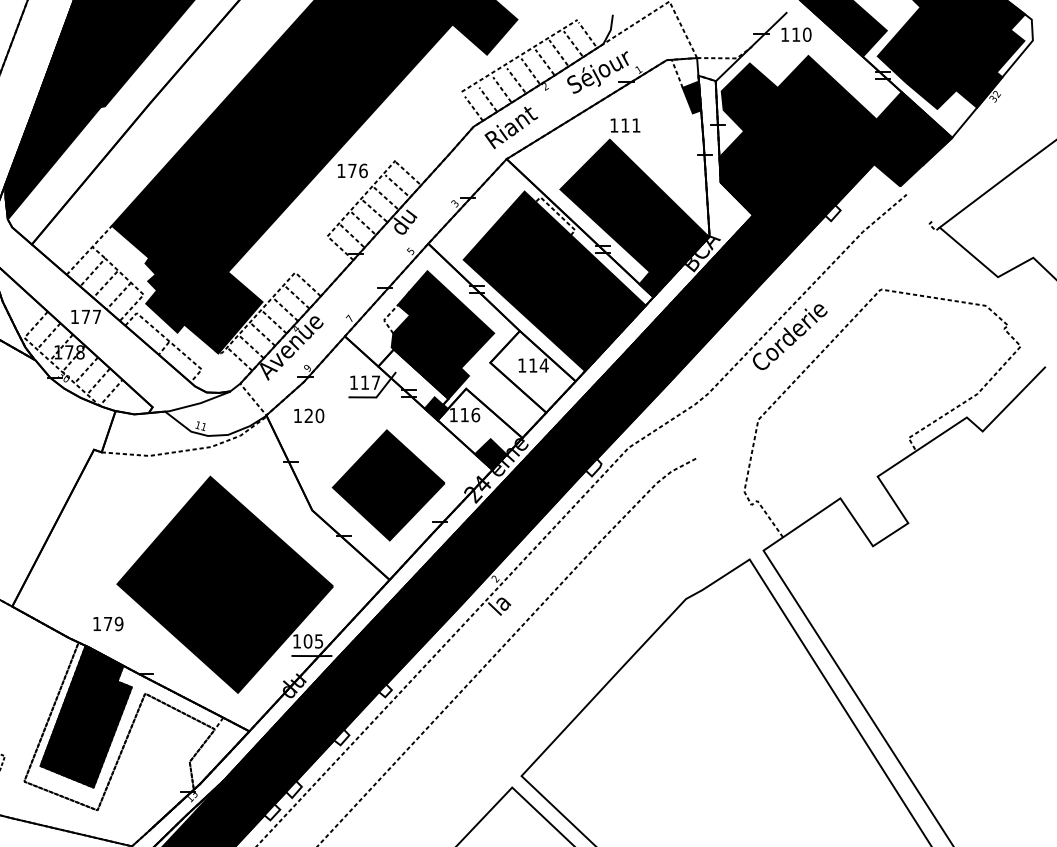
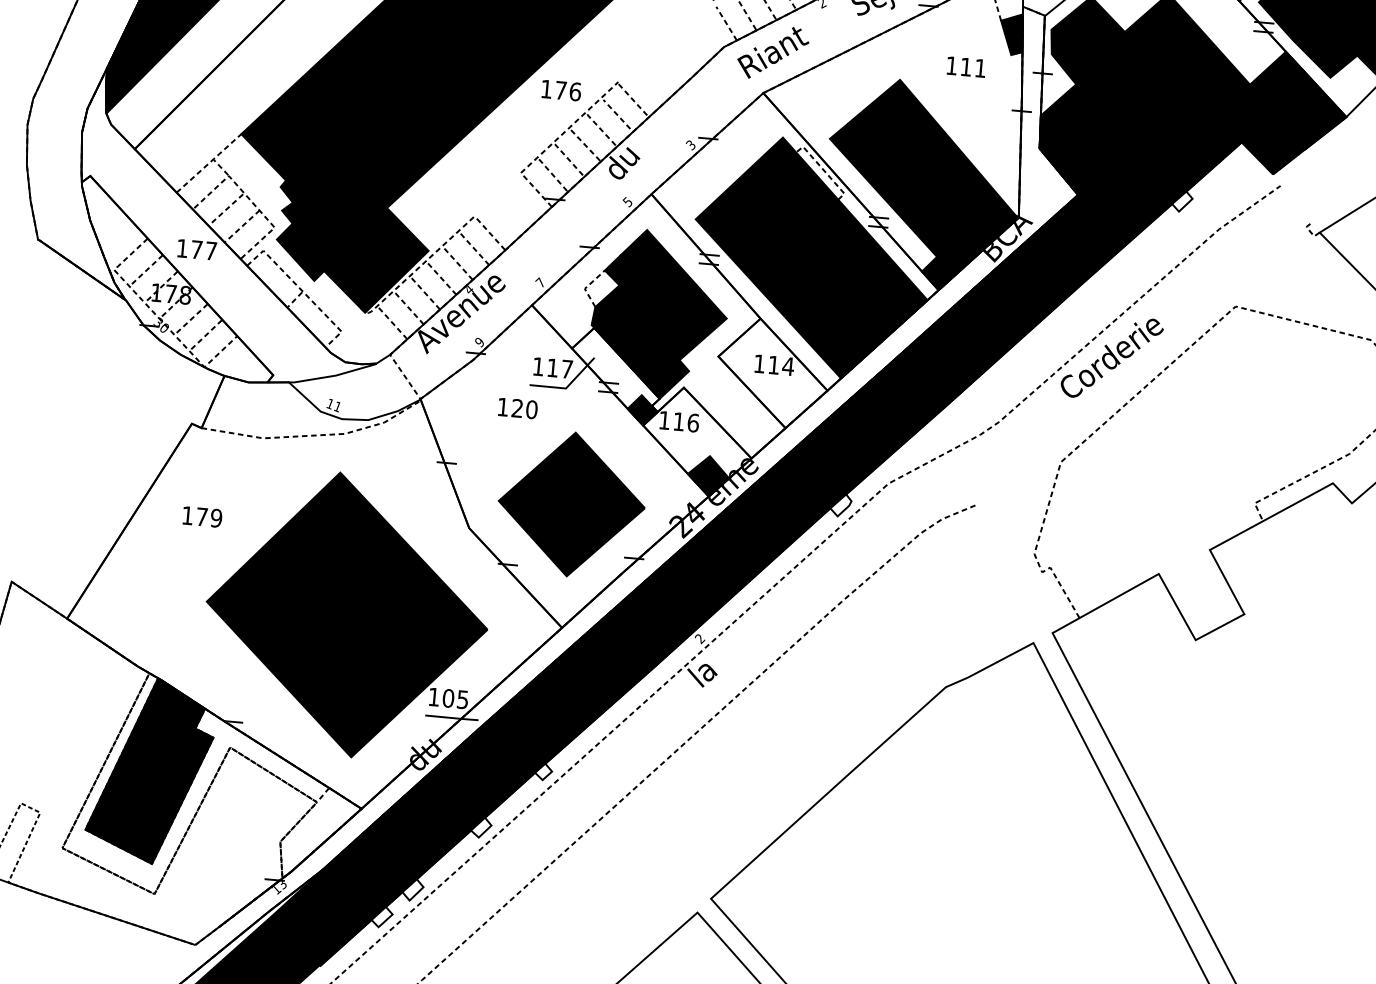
text: (625, 125) -> (966, 67), moved
text: (309, 415) -> (518, 407), moved
text: (108, 623) -> (202, 516), moved

